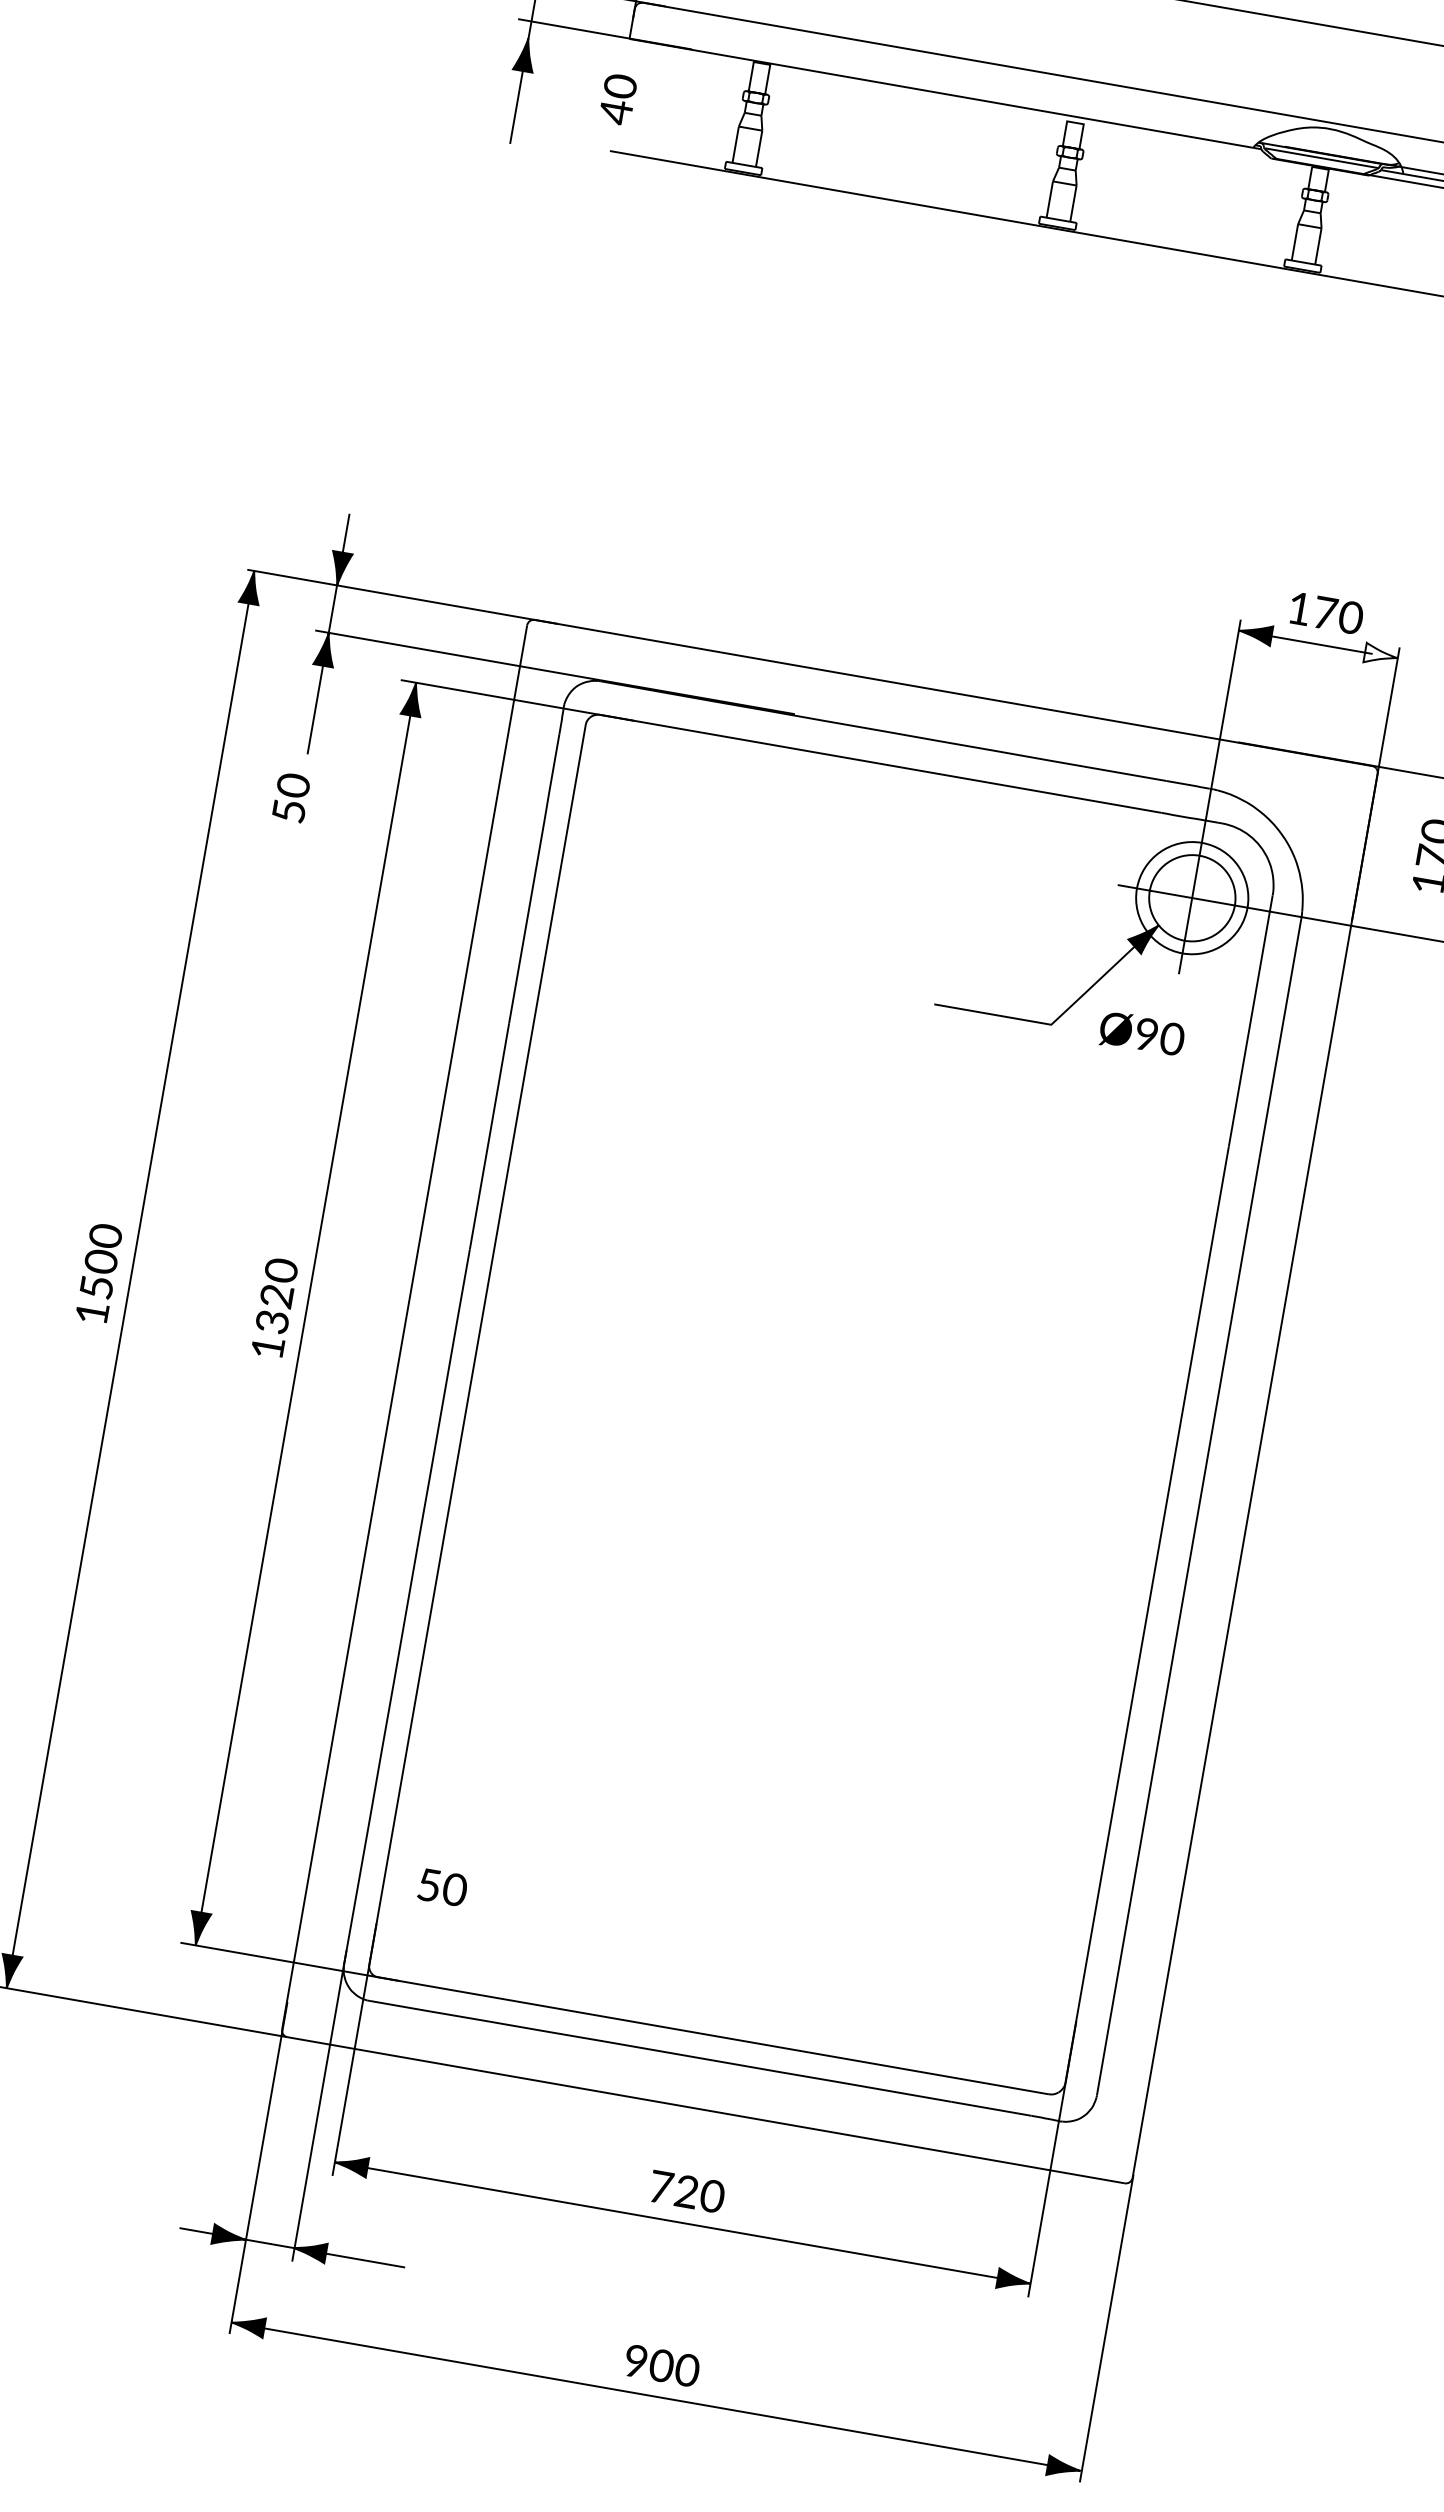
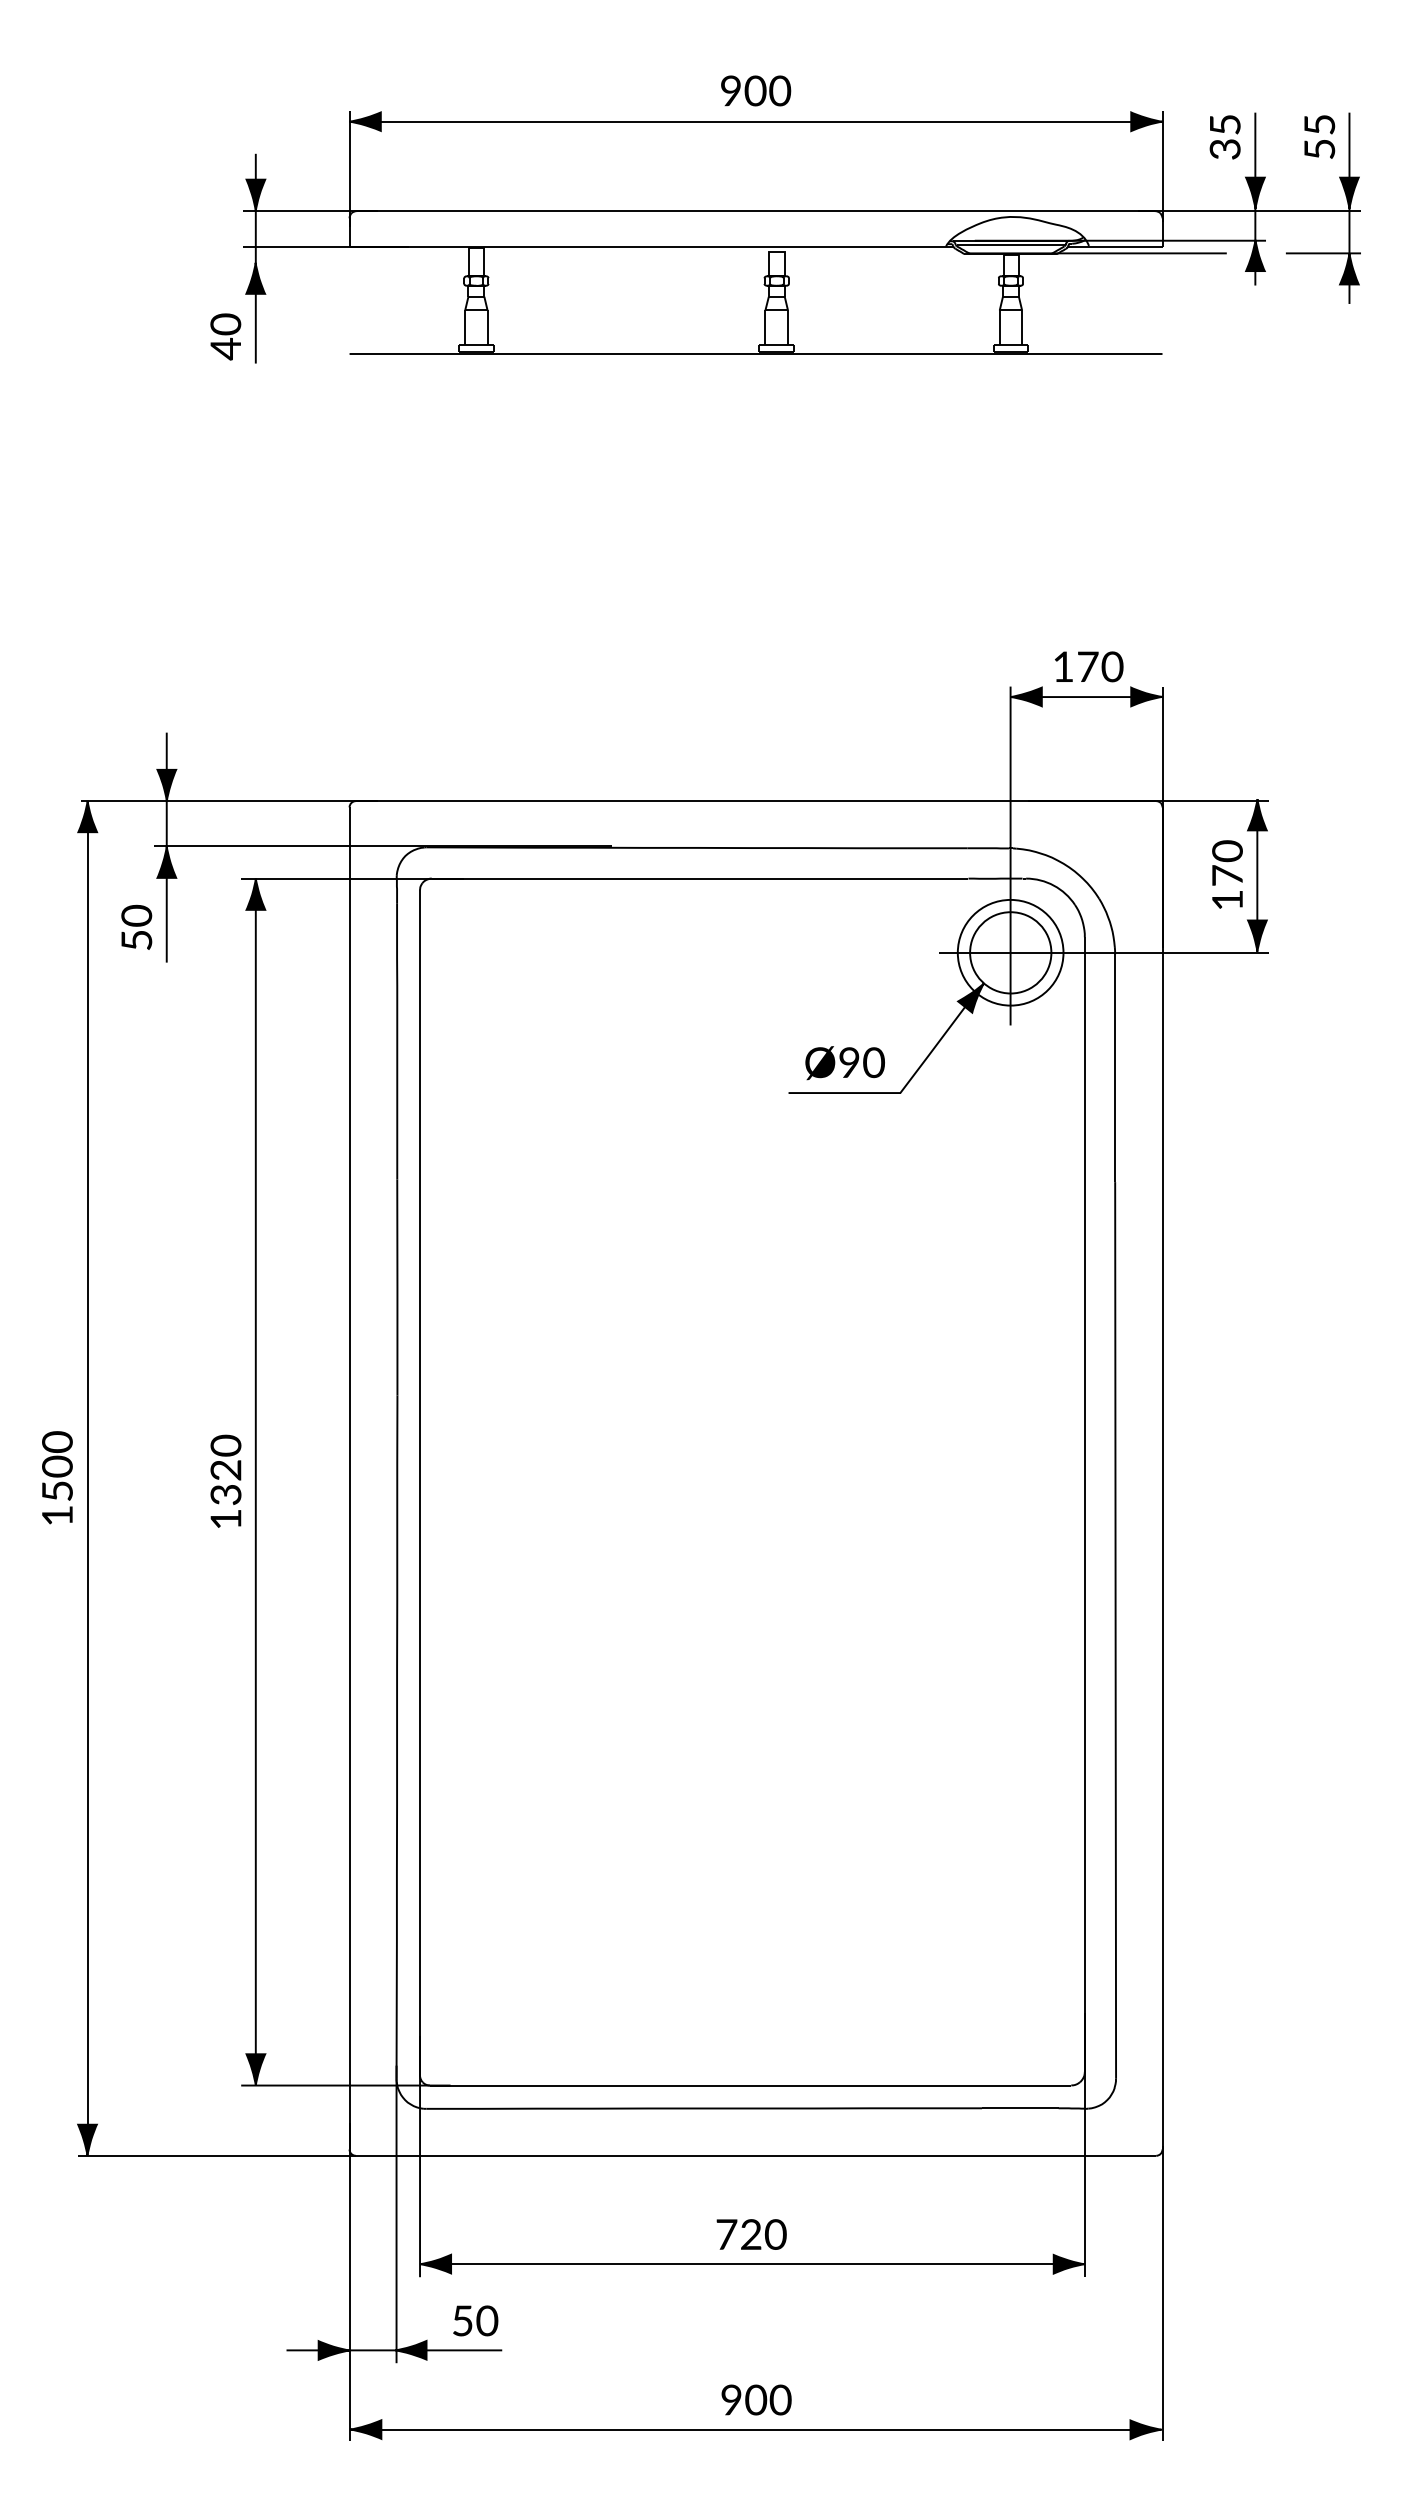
text: (617, 99) -> (225, 336), moved
fill: (1381, 654) -> (1146, 696), added
text: (291, 796) -> (136, 926), moved
text: (1141, 1034) -> (844, 1063), moved
text: (442, 1887) -> (475, 2320), moved

